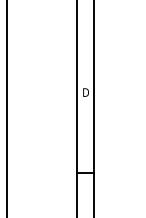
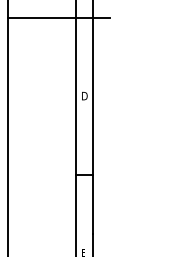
line: (59, 13) -> (58, 18), added

